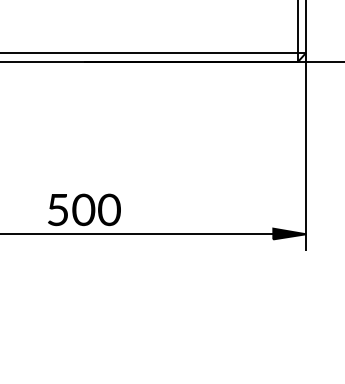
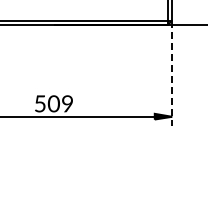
line: (306, 152) -> (172, 73), solid -> dashed
text: (109, 211) -> (67, 104), 500 -> 509

